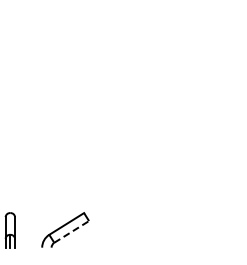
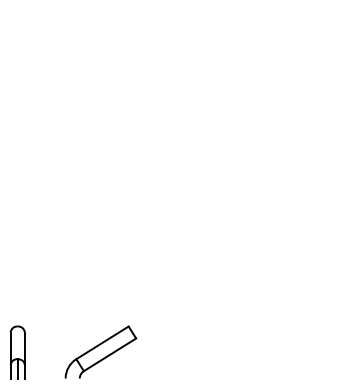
line: (71, 231) -> (109, 354), dashed -> solid

